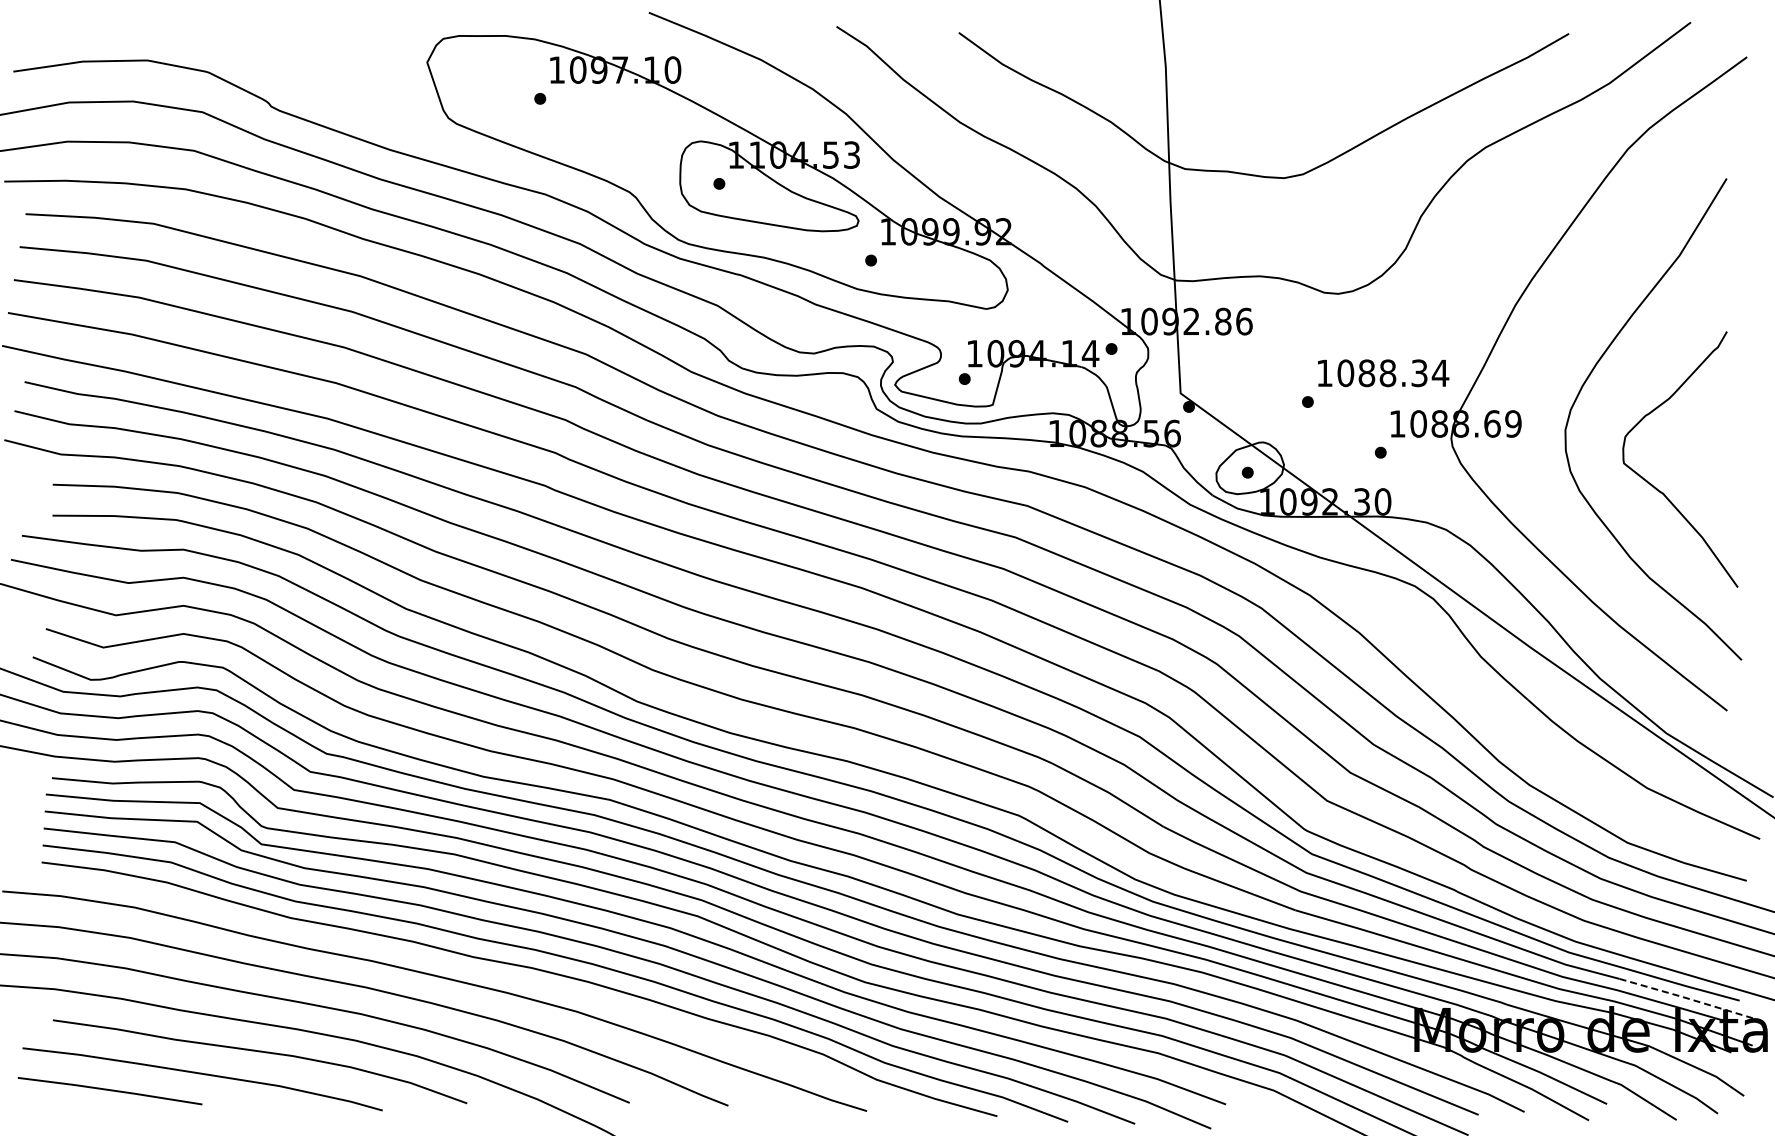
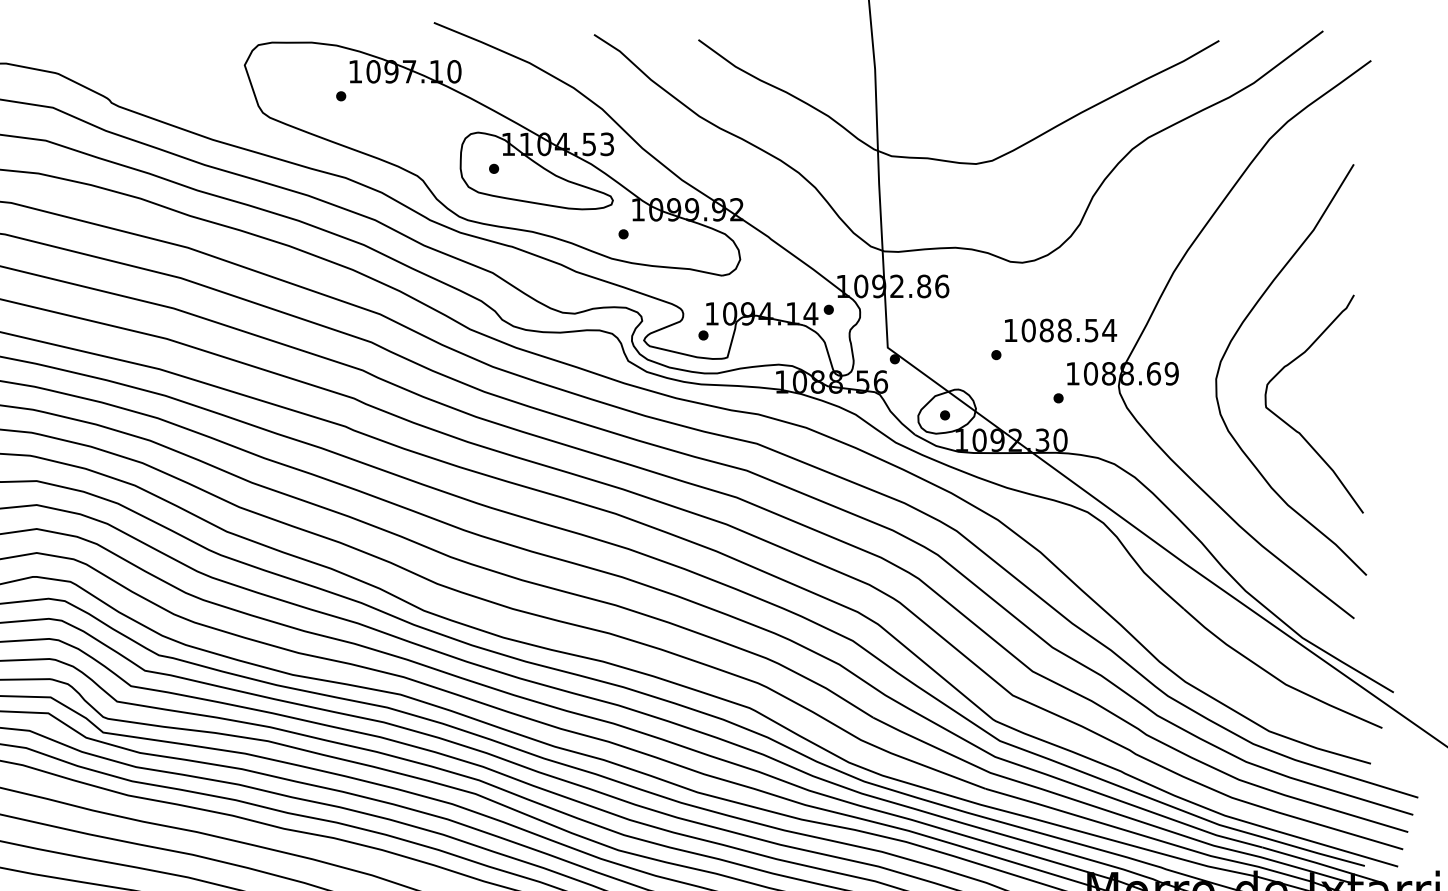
text: (1419, 372) -> (1091, 329), 1088.34 -> 1088.54
line: (1690, 999) -> (1322, 865), dashed -> solid

